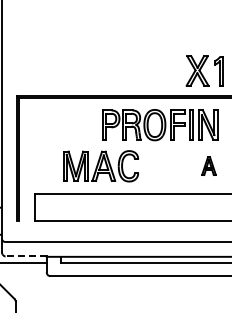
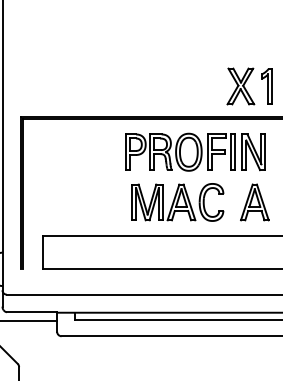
part: (208, 165) -> (254, 201), size x1.67
part: (101, 166) -> (178, 202), moved
line: (26, 256) -> (32, 312), dashed -> solid

